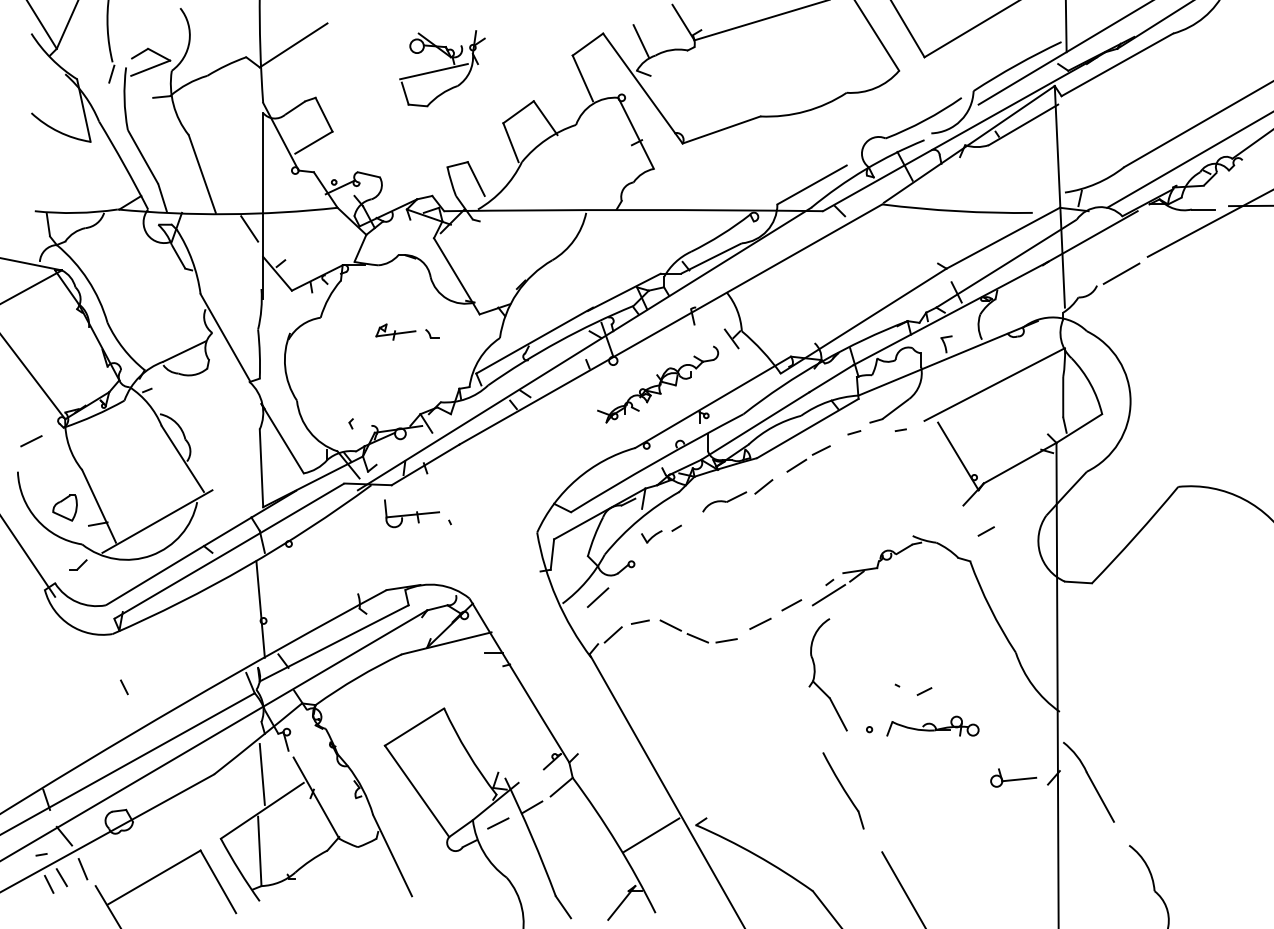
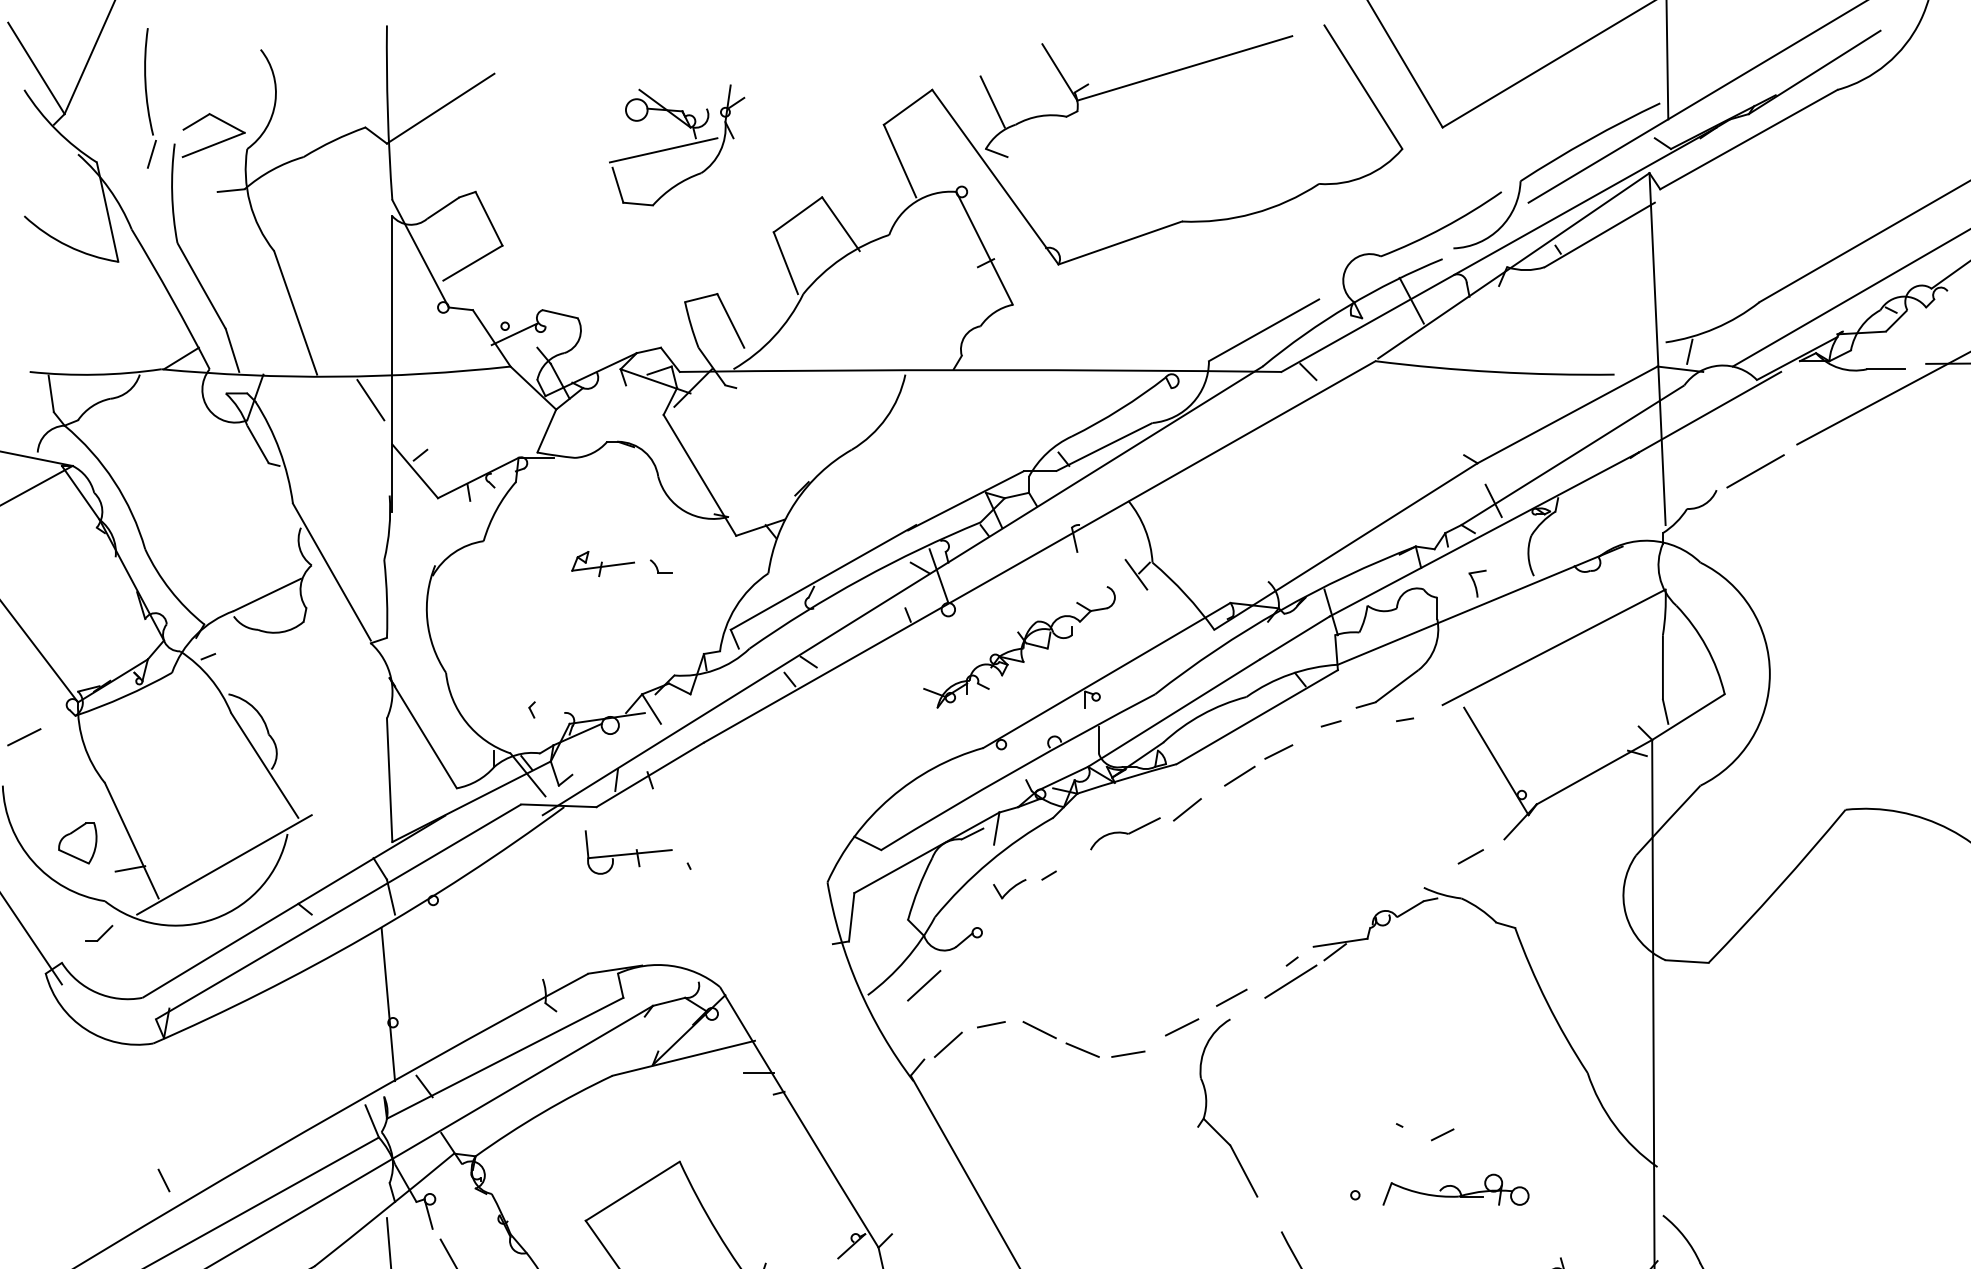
line: (985, 531) -> (1469, 856), moved
part: (815, 674) -> (1207, 1107), moved
line: (124, 687) -> (164, 1180), moved

